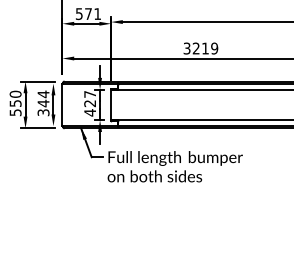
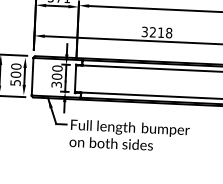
text: (214, 48) -> (169, 33), 3219 -> 3218
text: (43, 102) -> (15, 73), 344 -> 500
text: (90, 103) -> (57, 76), 427 -> 300

